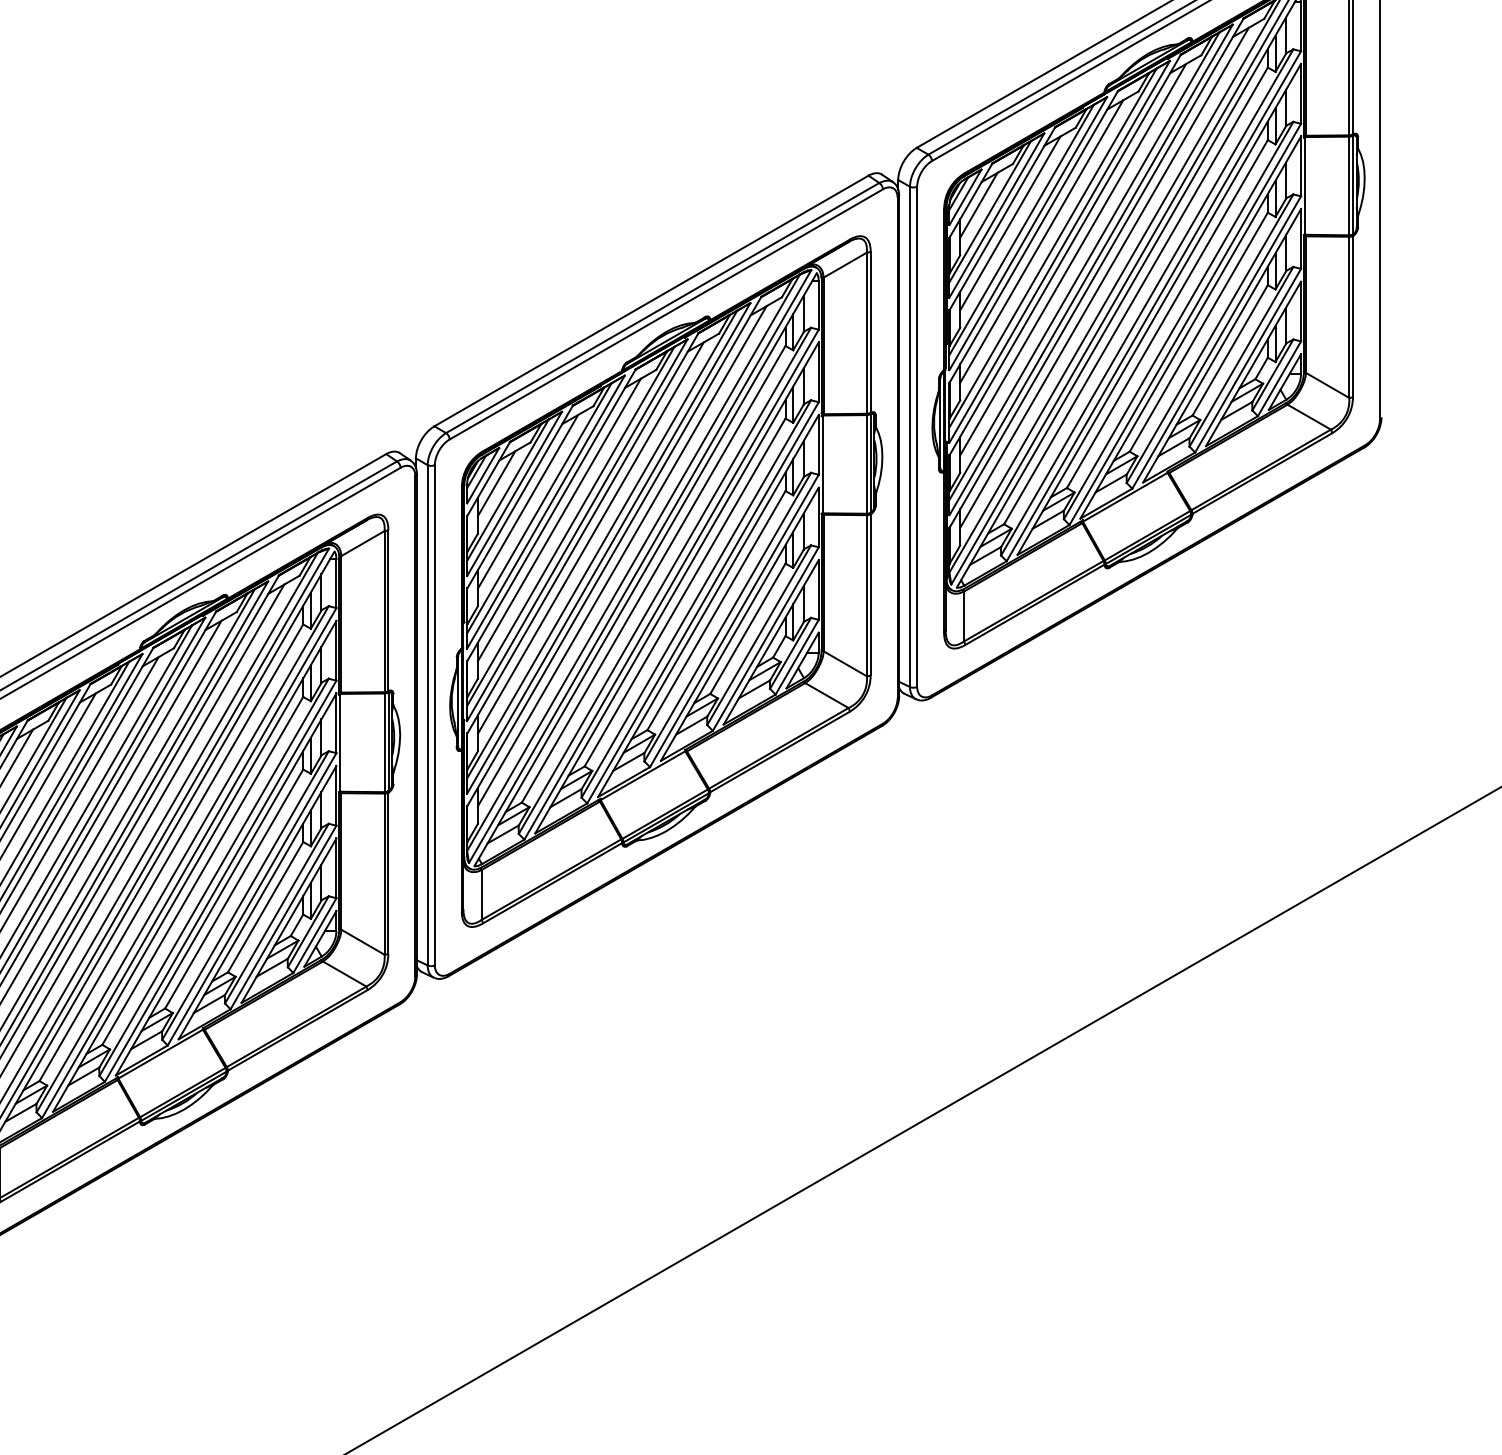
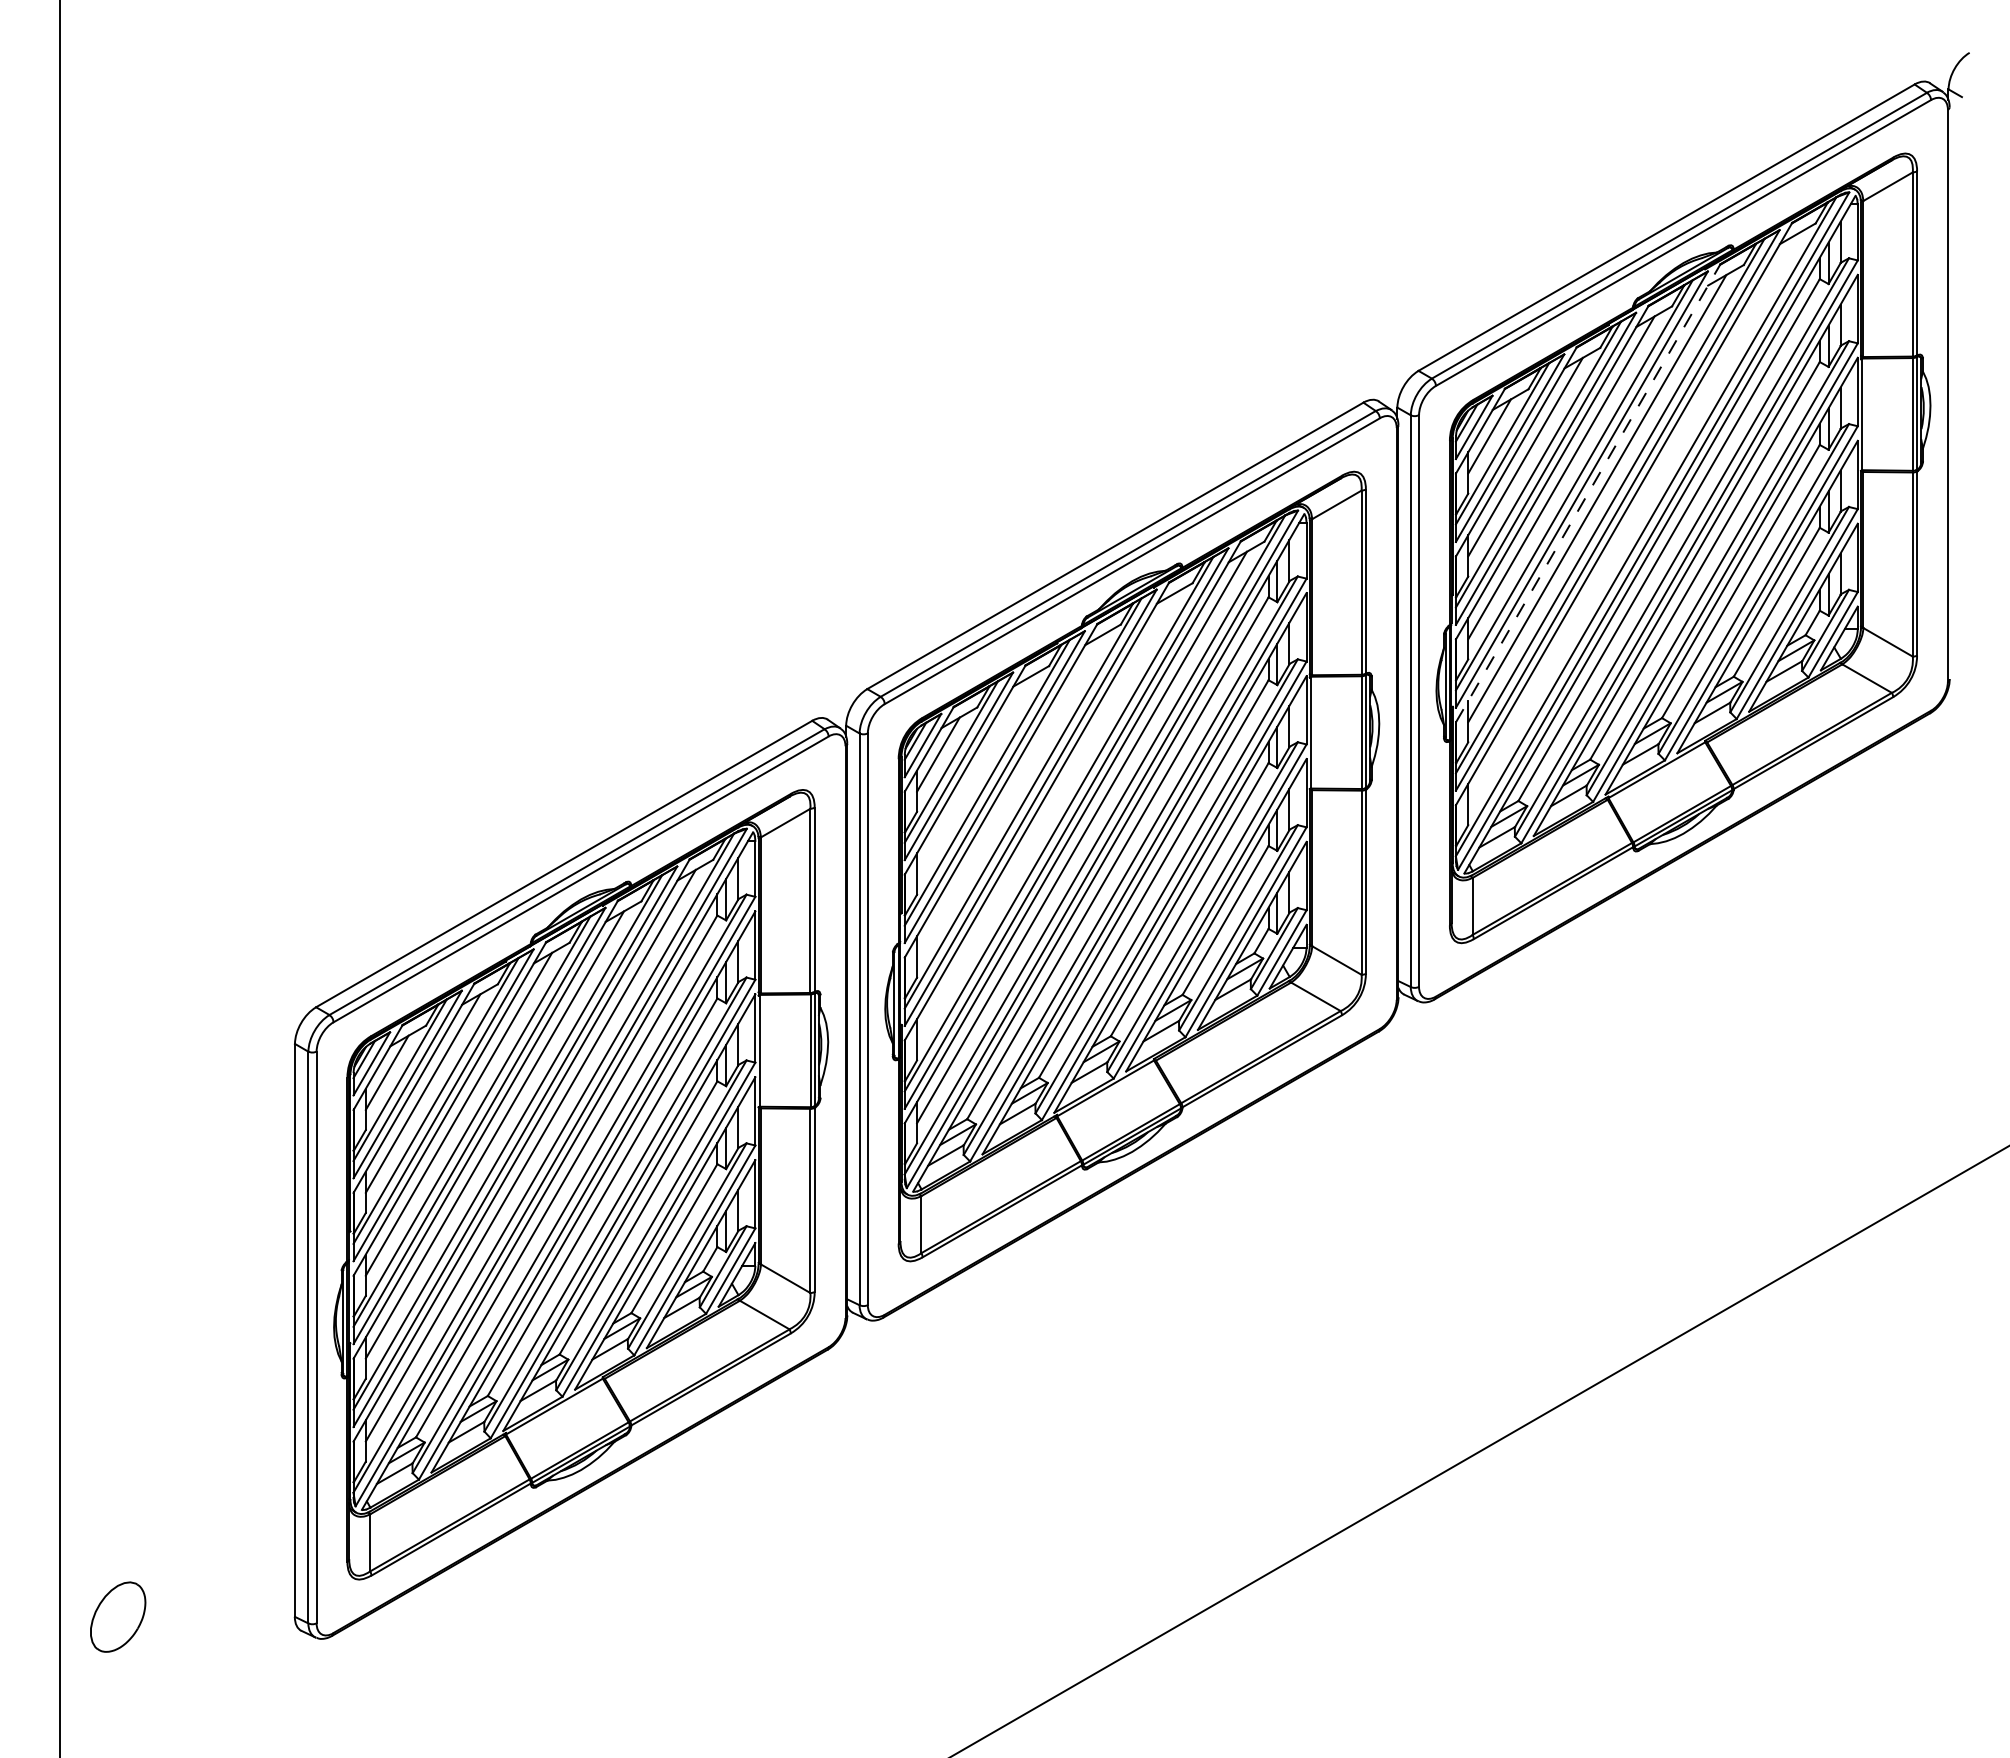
line: (1065, 254) -> (1588, 492), solid -> dashed
line: (1104, 277) -> (1633, 519), removed
line: (528, 501) -> (974, 775), removed
line: (559, 519) -> (1010, 795), removed
line: (591, 537) -> (1046, 816), removed

